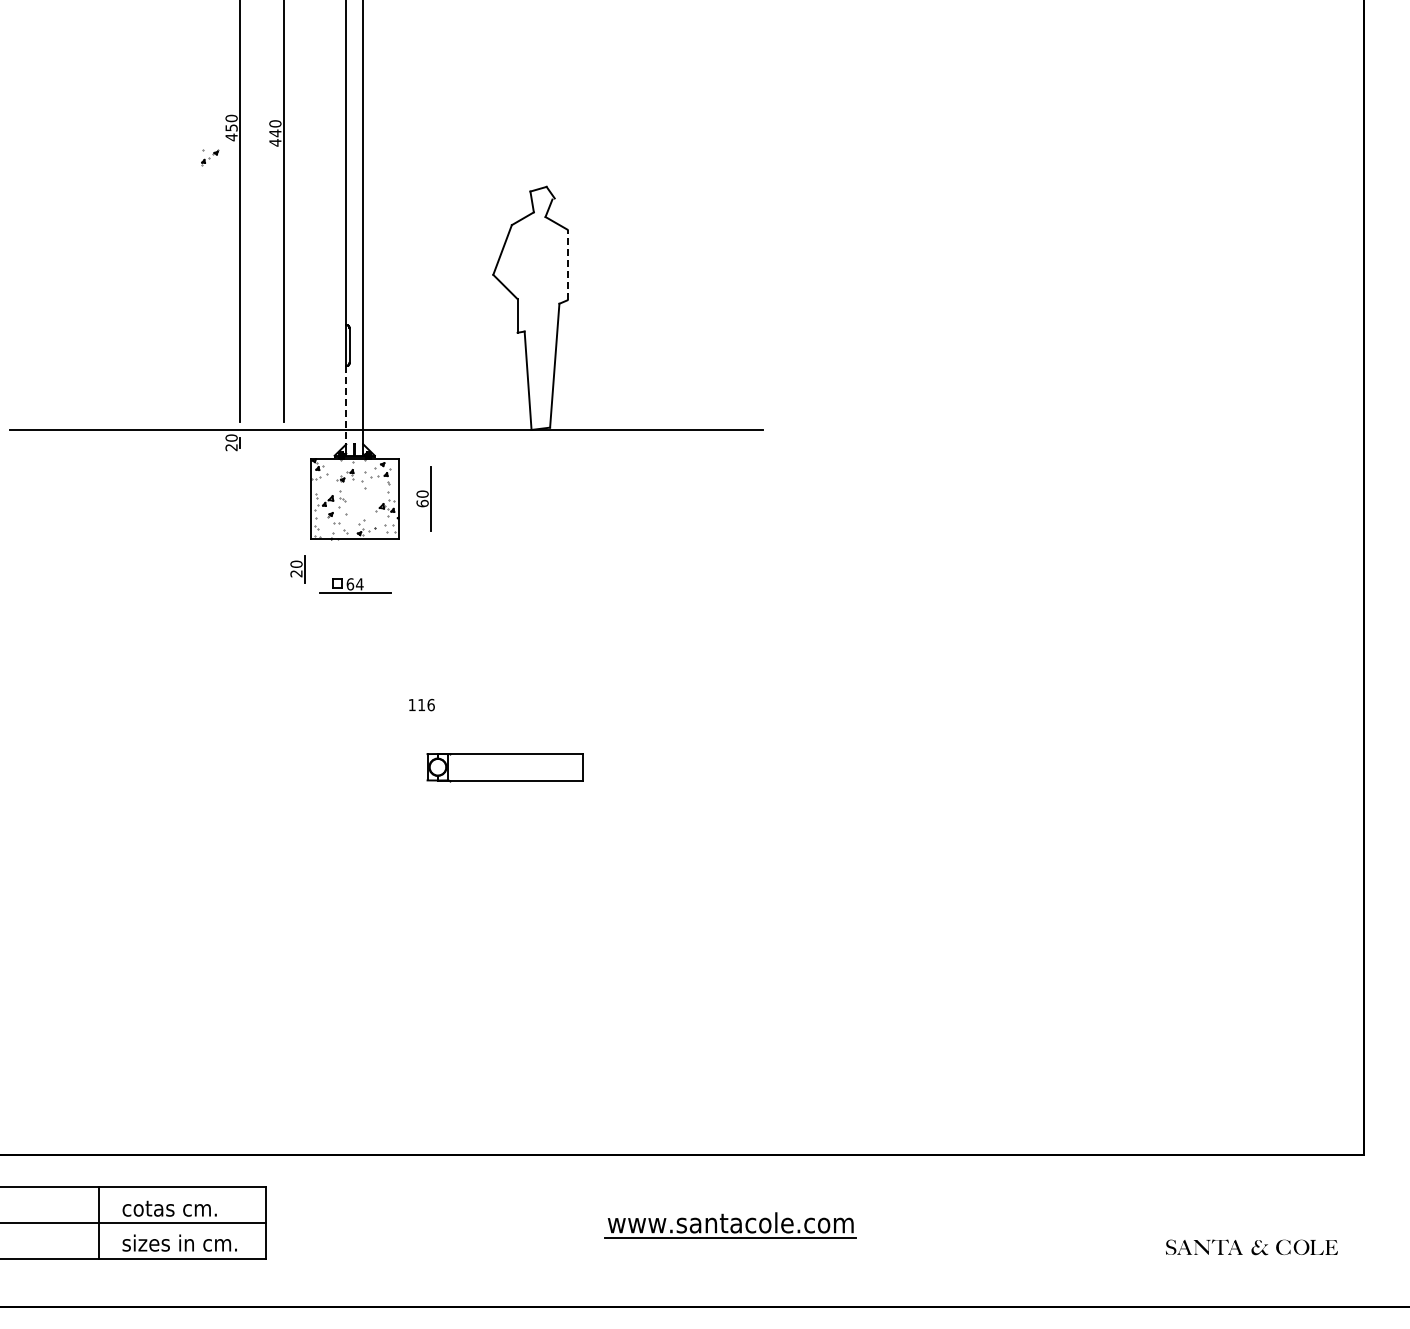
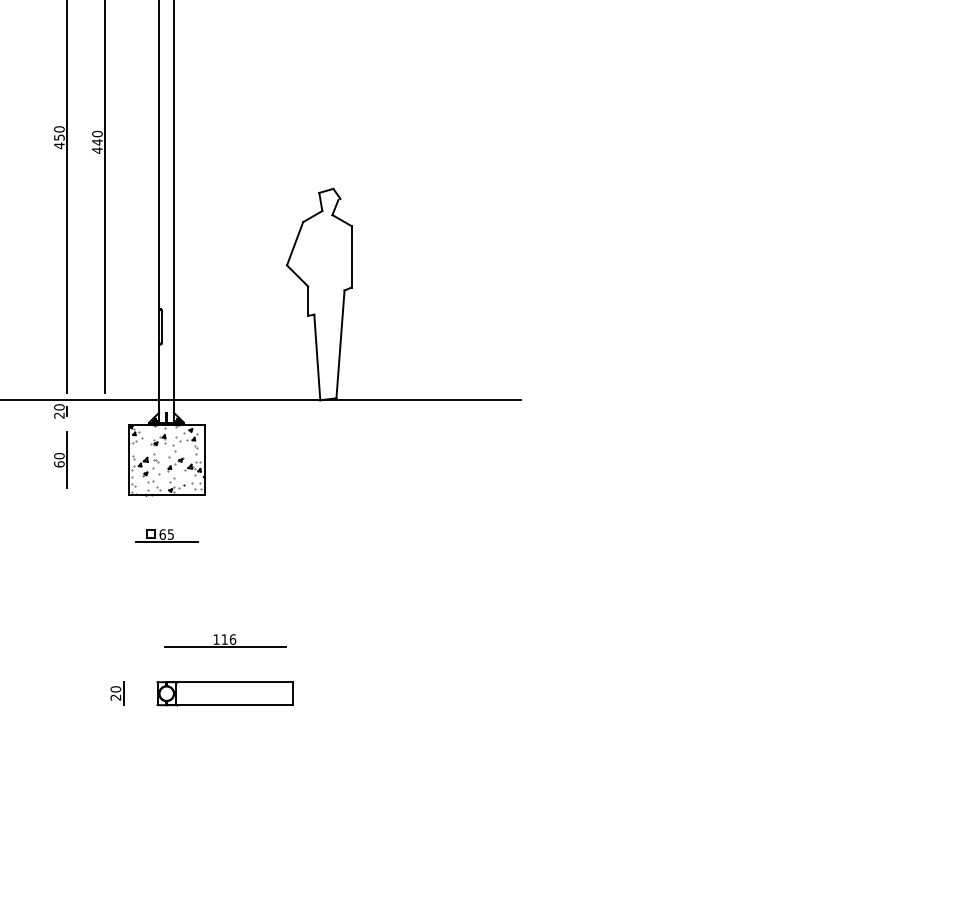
part: (210, 157) -> (175, 464), moved
line: (567, 264) -> (351, 256), dashed -> solid
line: (346, 405) -> (159, 379), dashed -> solid
part: (423, 498) -> (60, 459), moved
part: (297, 569) -> (116, 693), moved
text: (359, 584) -> (170, 534), 64 -> 65
line: (421, 713) -> (224, 646), added
part: (504, 767) -> (224, 693), moved

